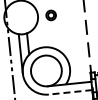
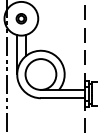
part: (51, 15) -> (21, 18), moved
line: (70, 92) -> (62, 98), dashed -> solid

